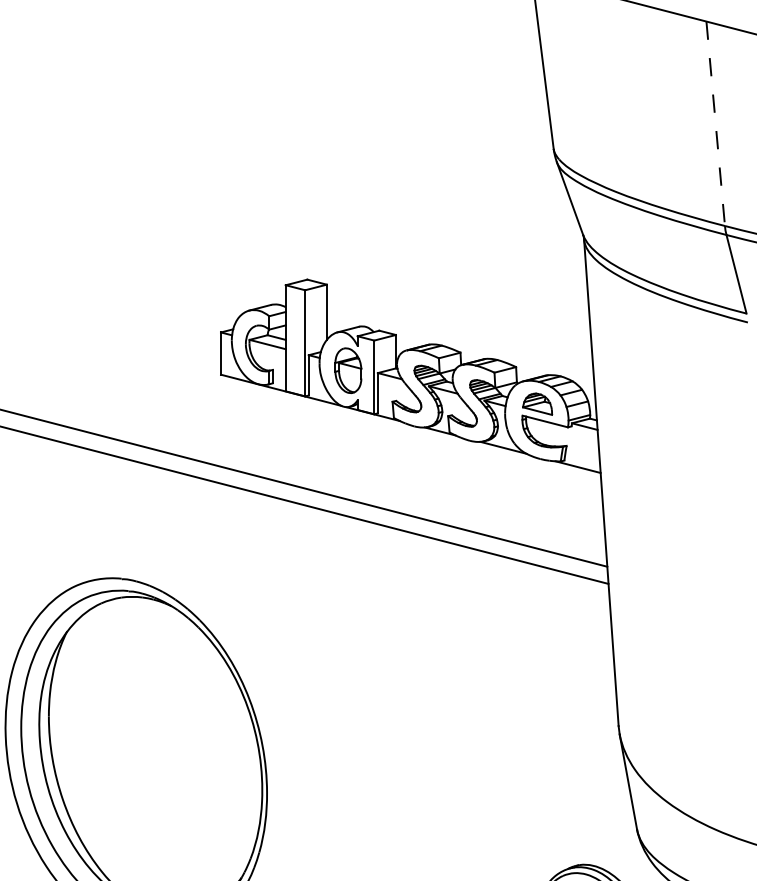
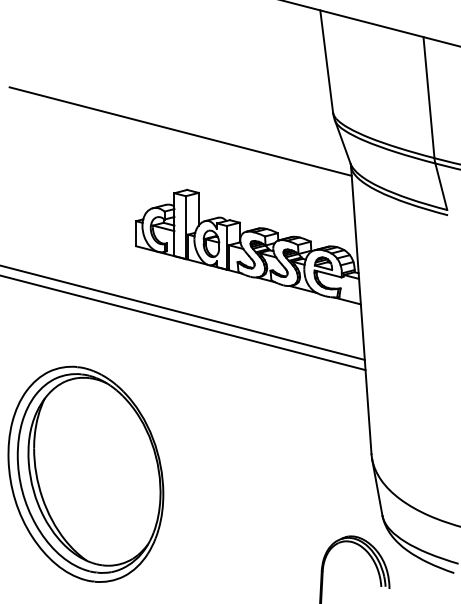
line: (714, 123) -> (428, 97), dashed -> solid
line: (296, 180) -> (180, 131), added

